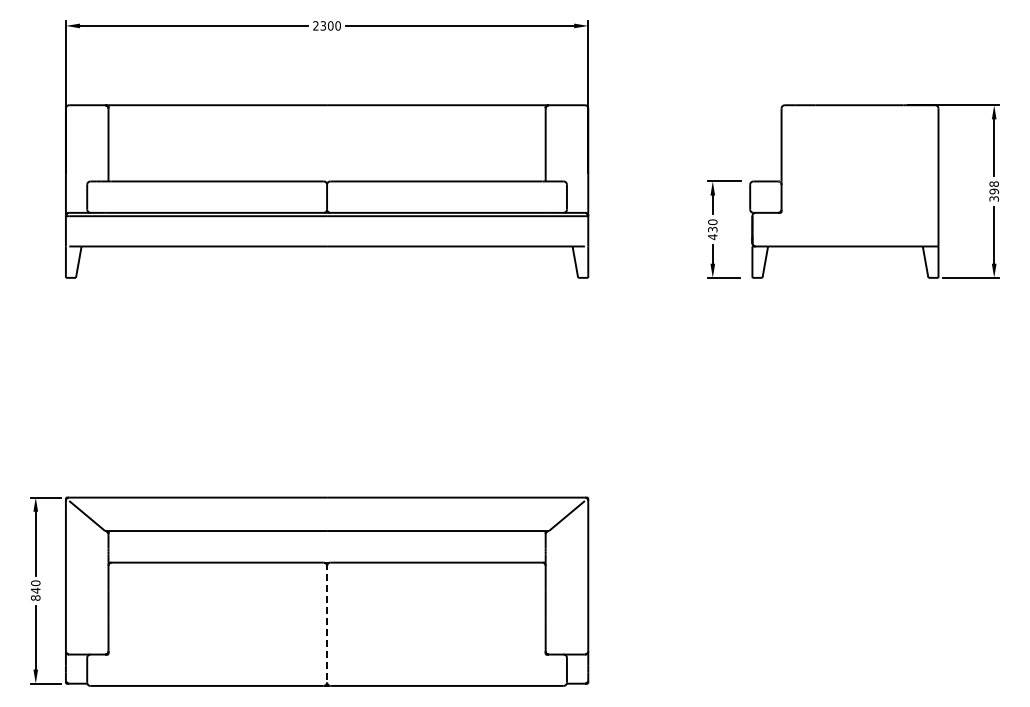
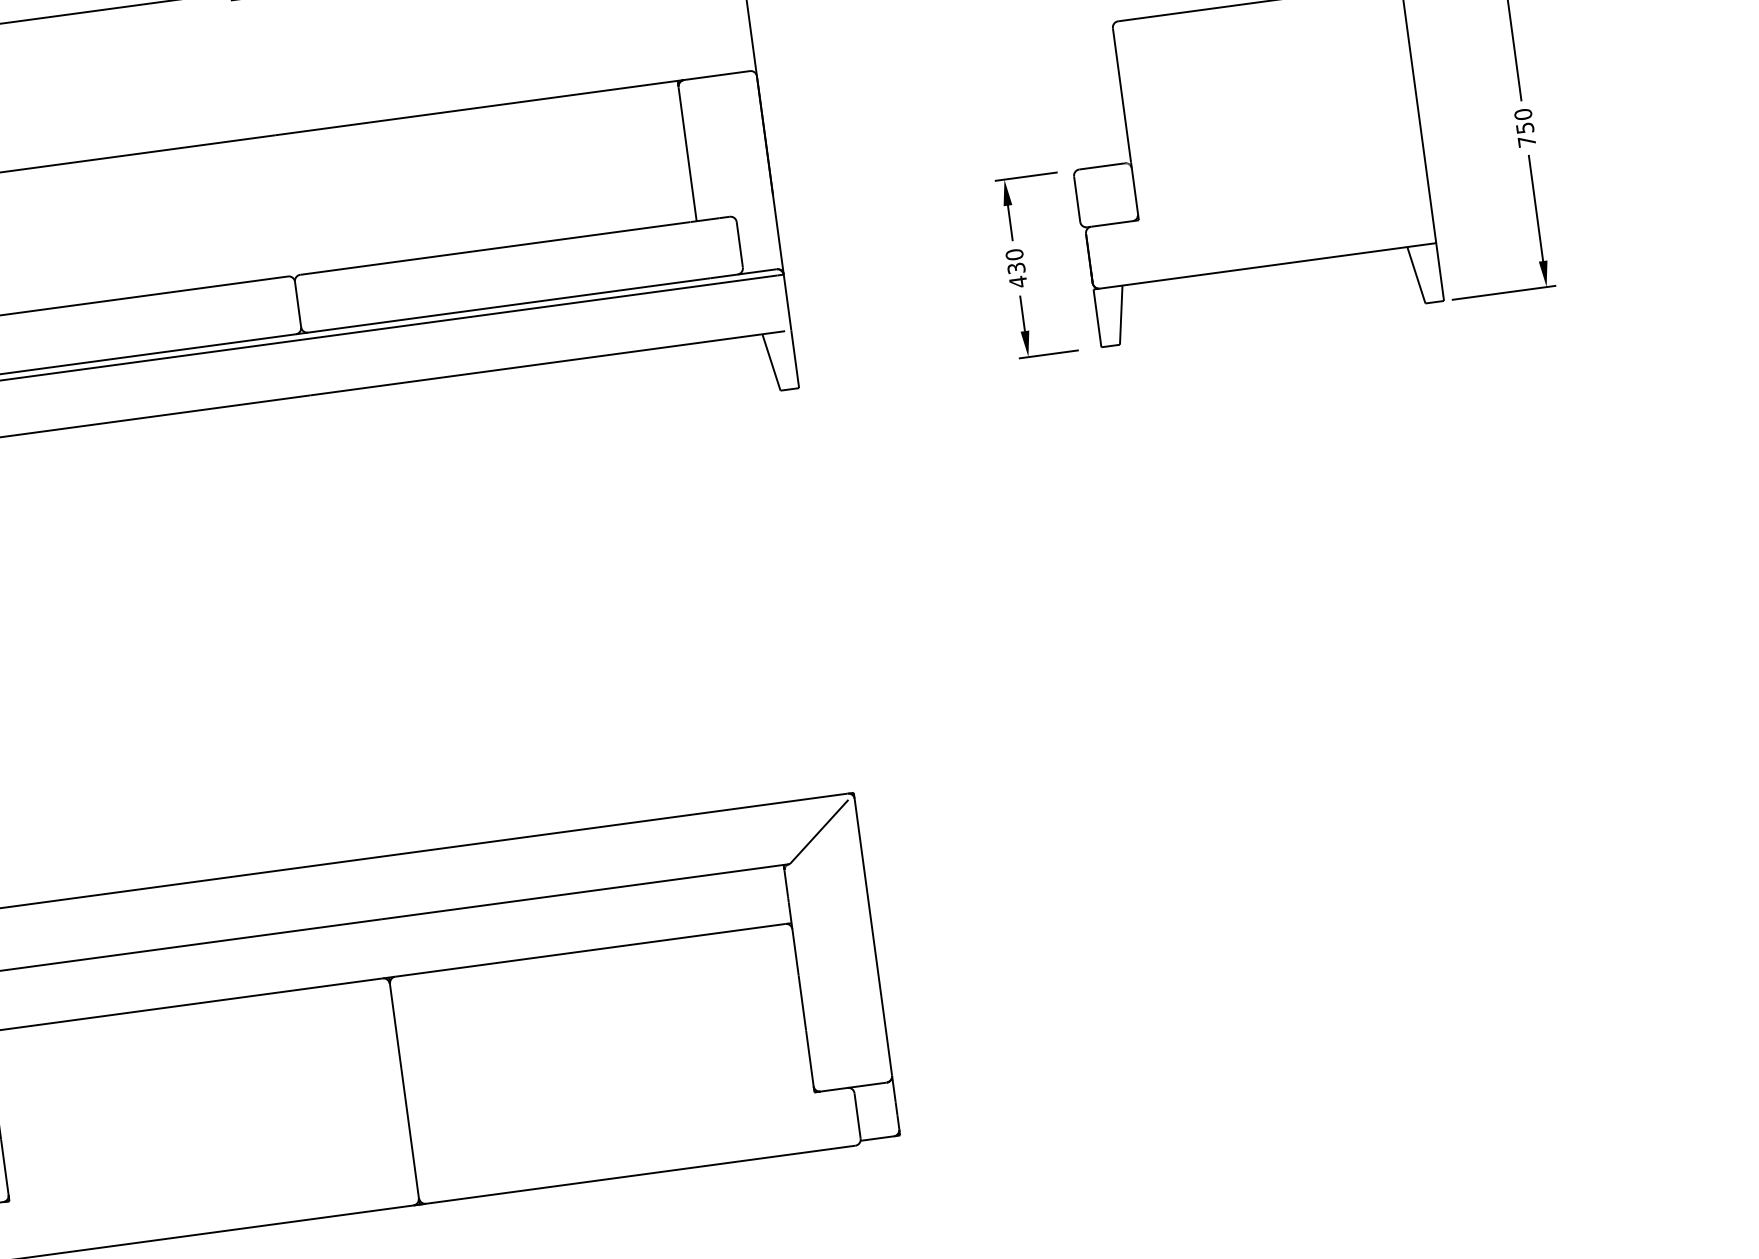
text: (993, 191) -> (1523, 128), 398 -> 750
line: (327, 624) -> (405, 1091), dashed -> solid

